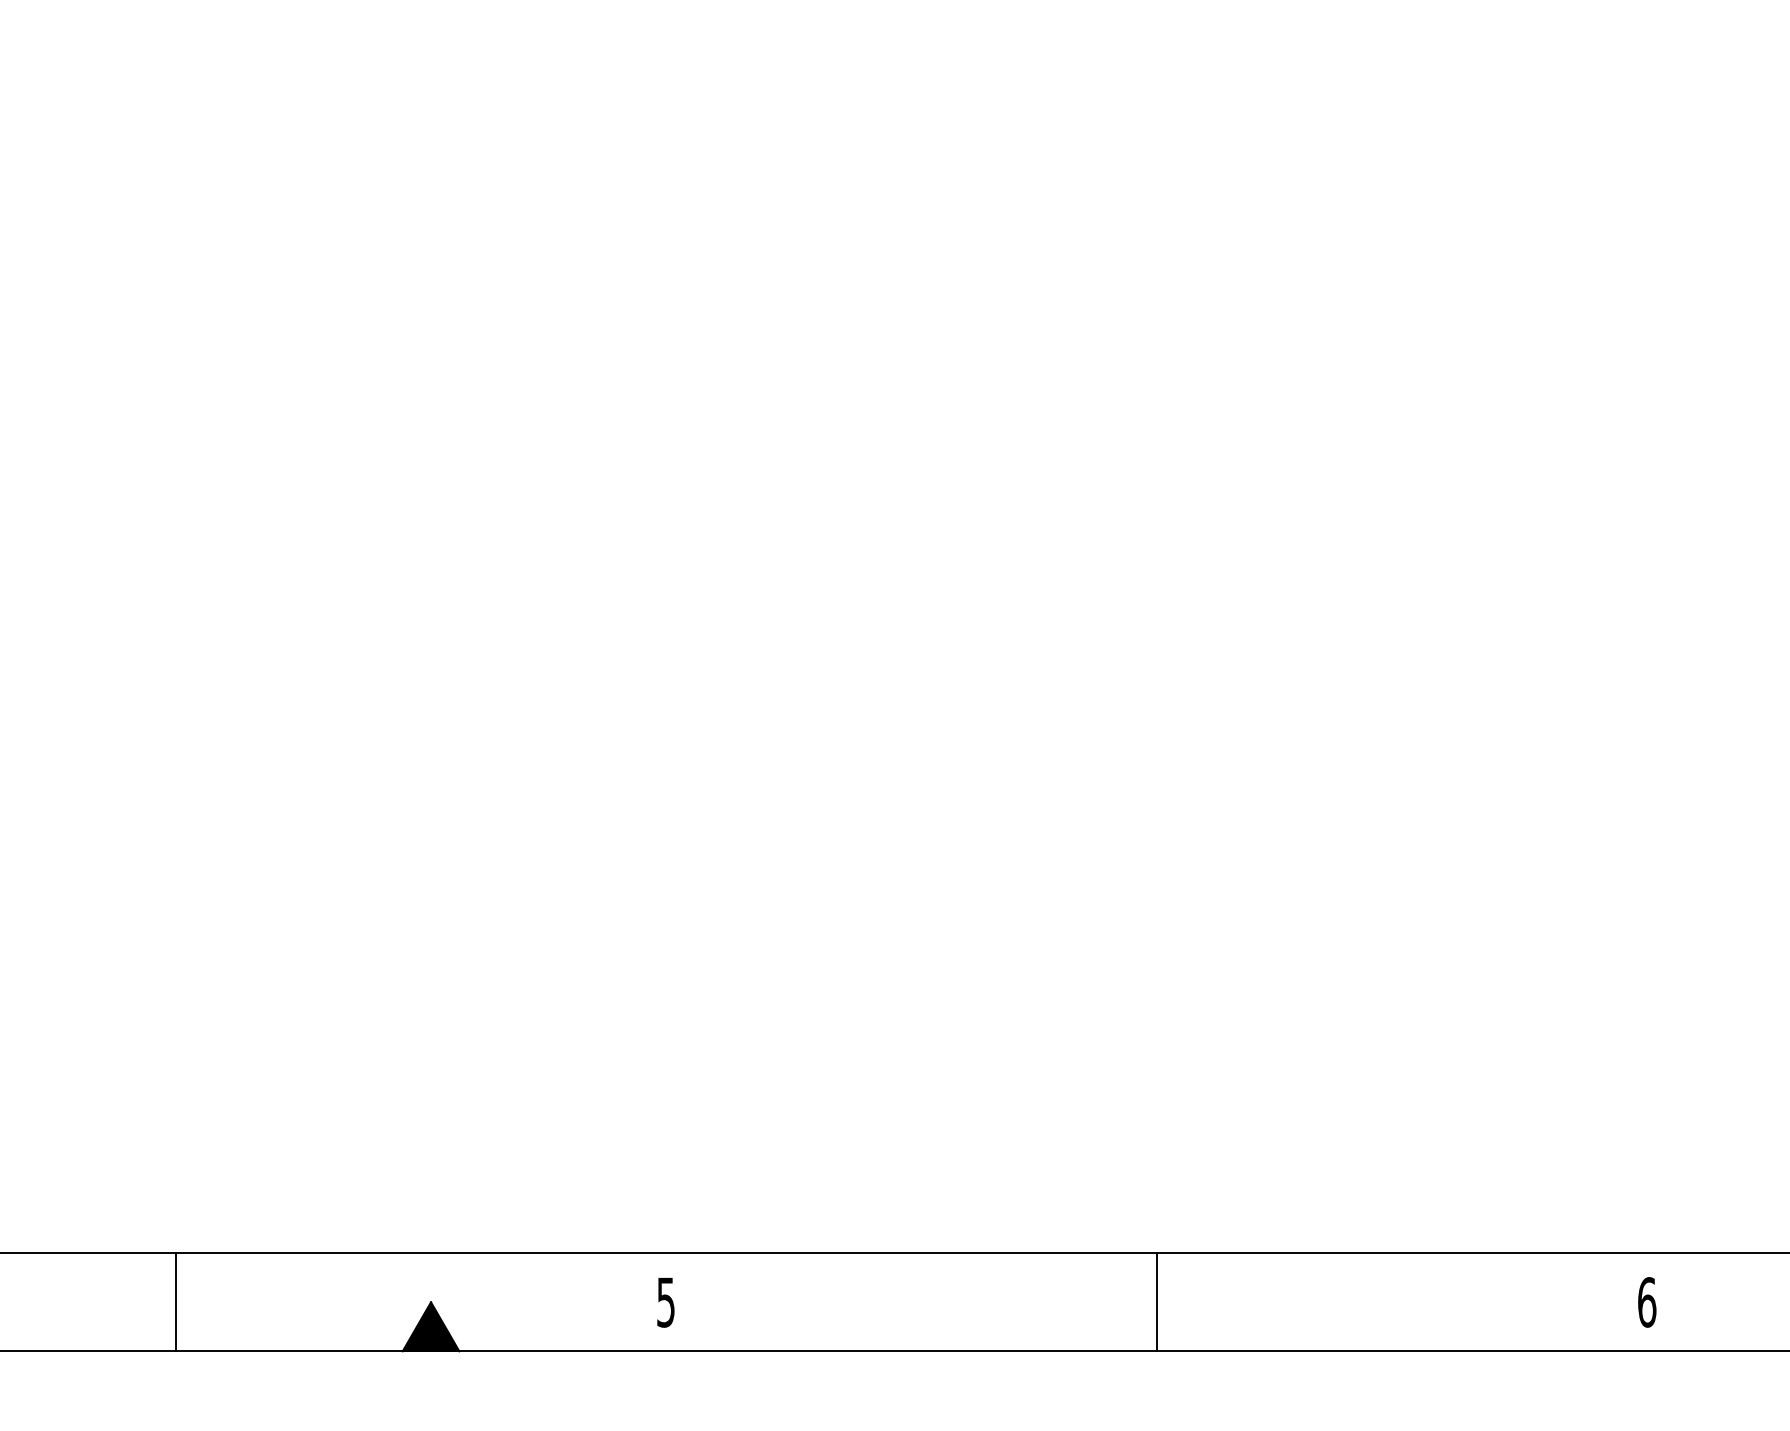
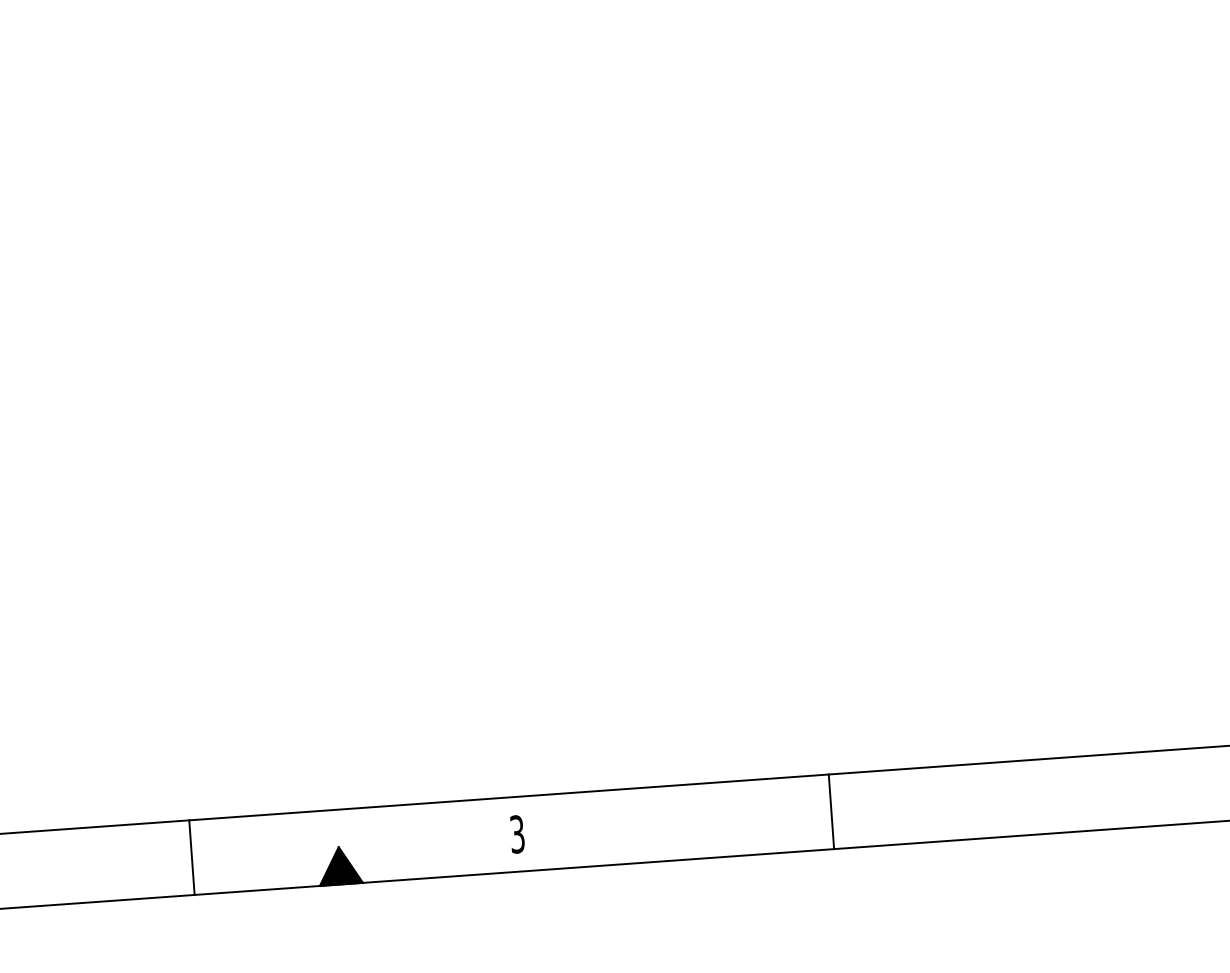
line: (175, 1302) -> (191, 857), moved
text: (665, 1302) -> (517, 834), 5 -> 3
line: (1157, 1302) -> (831, 811), moved

